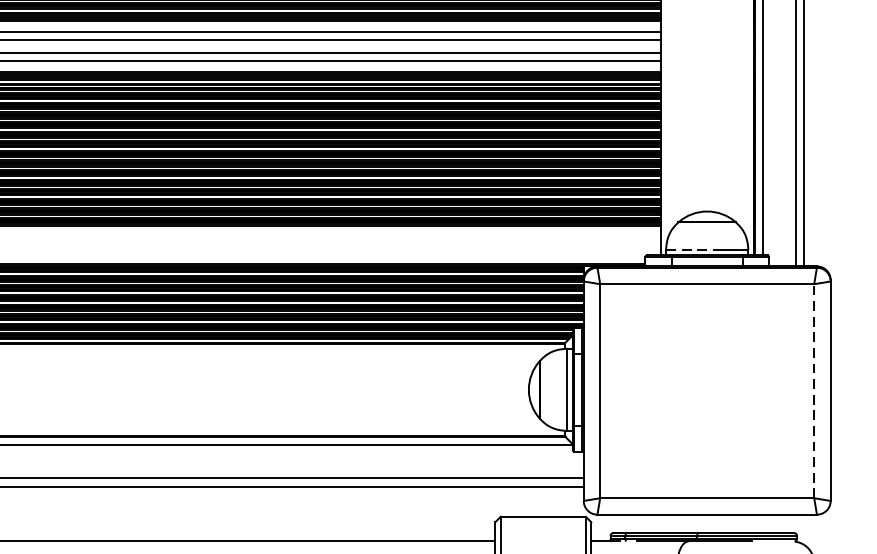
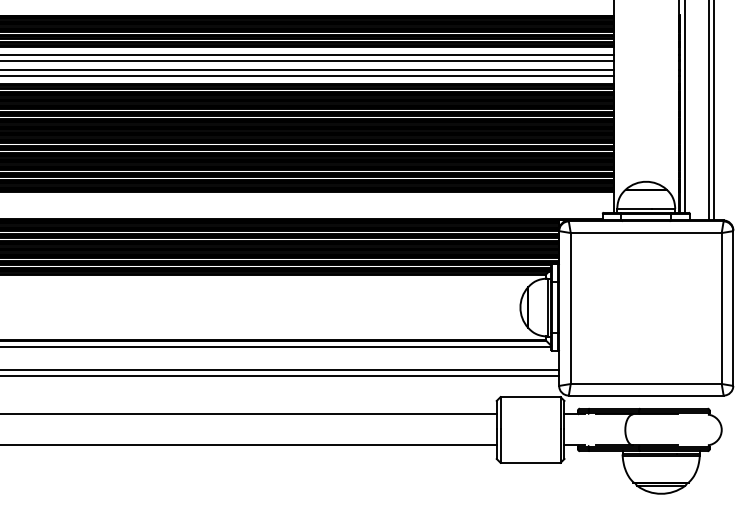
line: (690, 249) -> (634, 208), dashed -> solid
line: (813, 391) -> (721, 308), dashed -> solid

